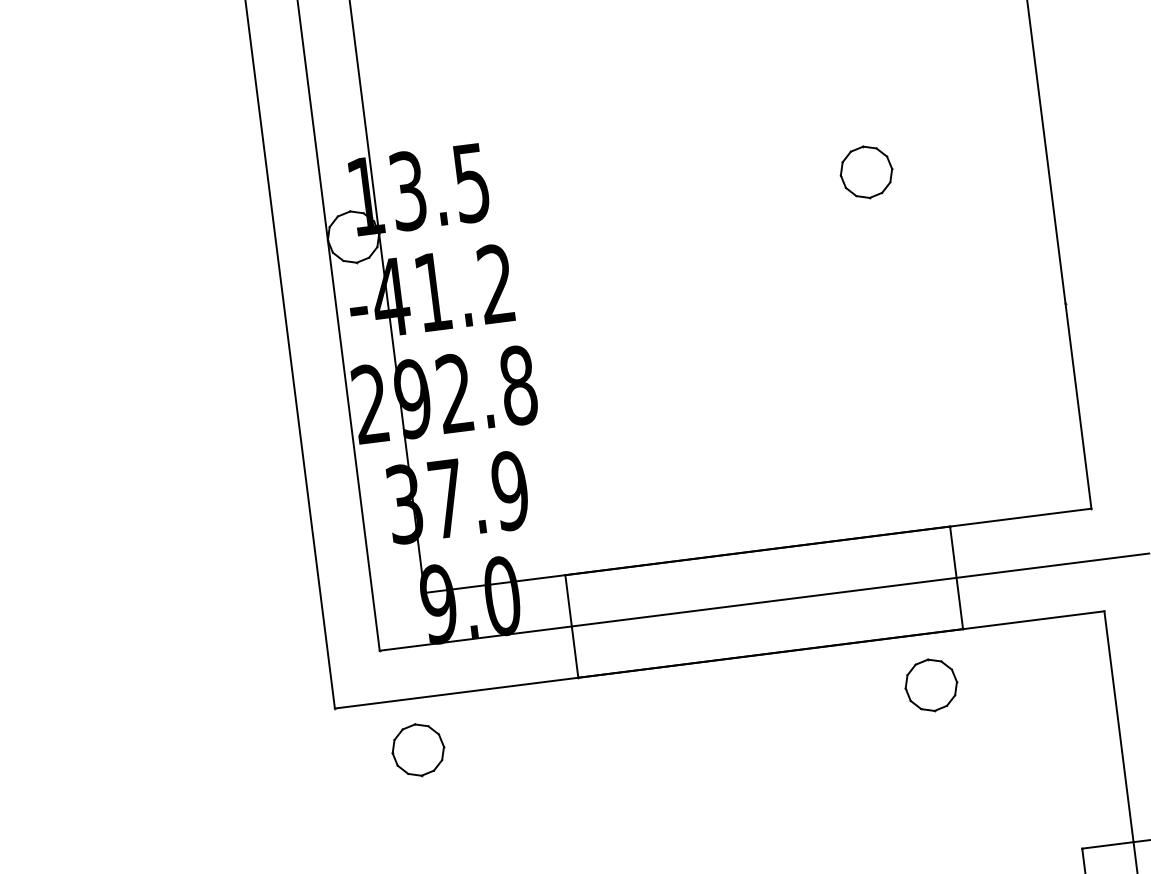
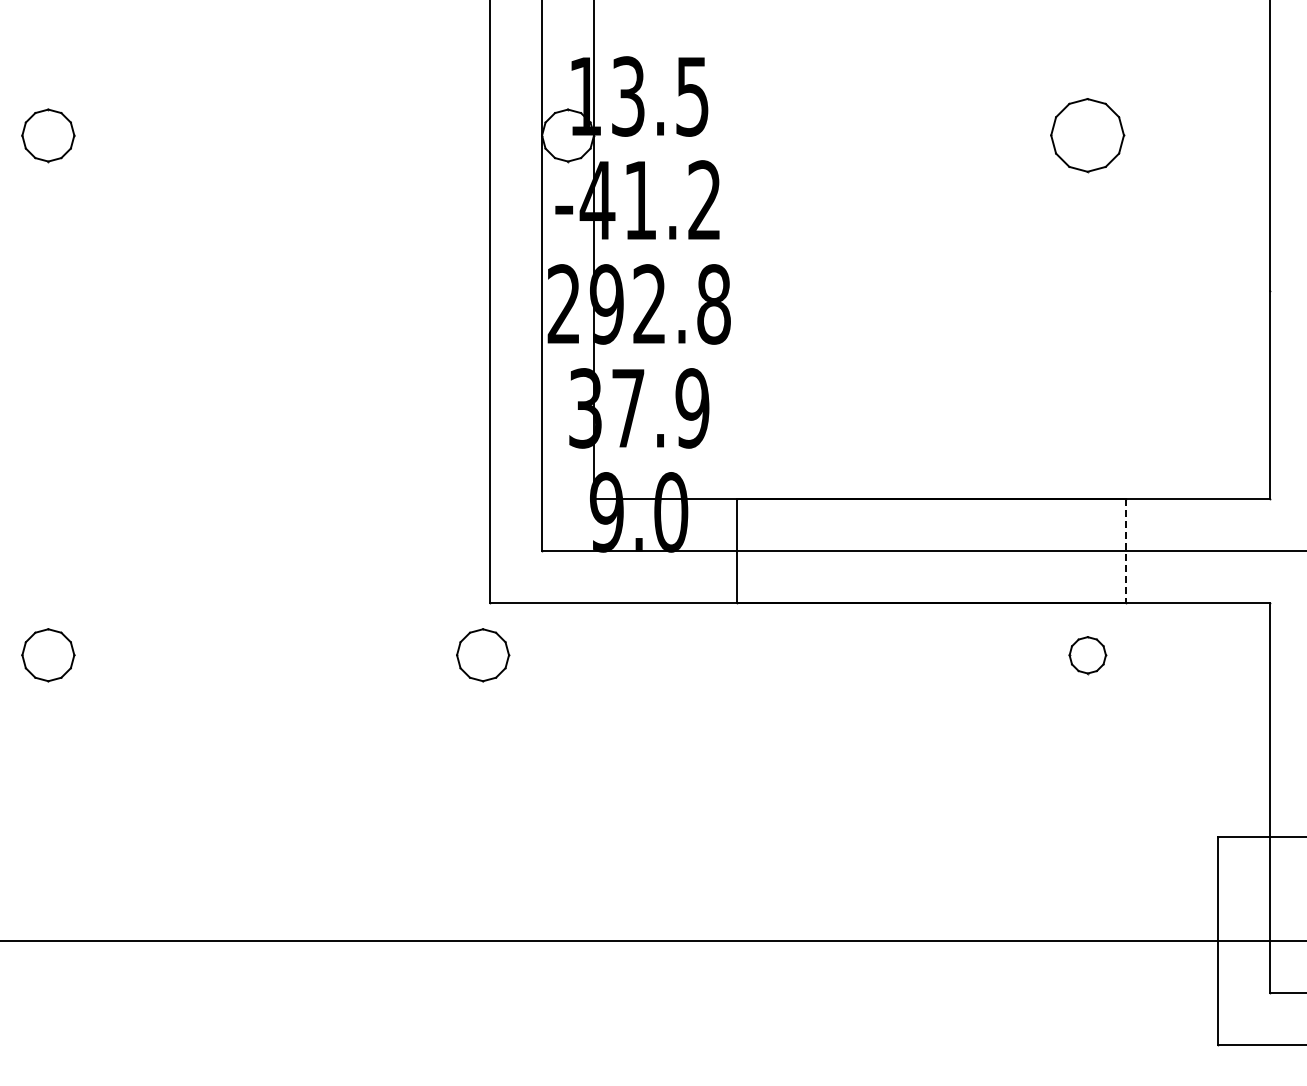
part: (866, 172) -> (1087, 135), size x1.4
line: (956, 578) -> (1126, 551), solid -> dashed
part: (931, 685) -> (1087, 655), size x0.7
part: (418, 750) -> (483, 655), moved

